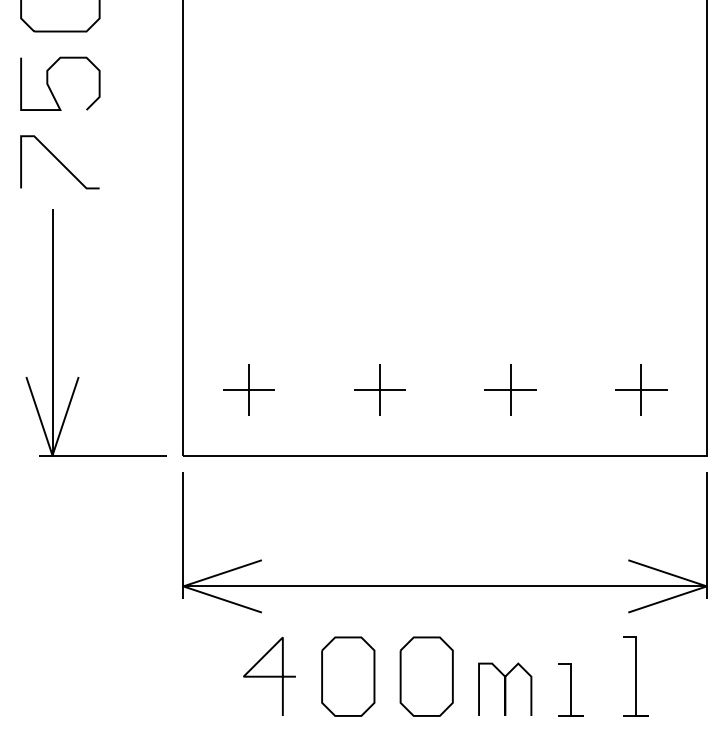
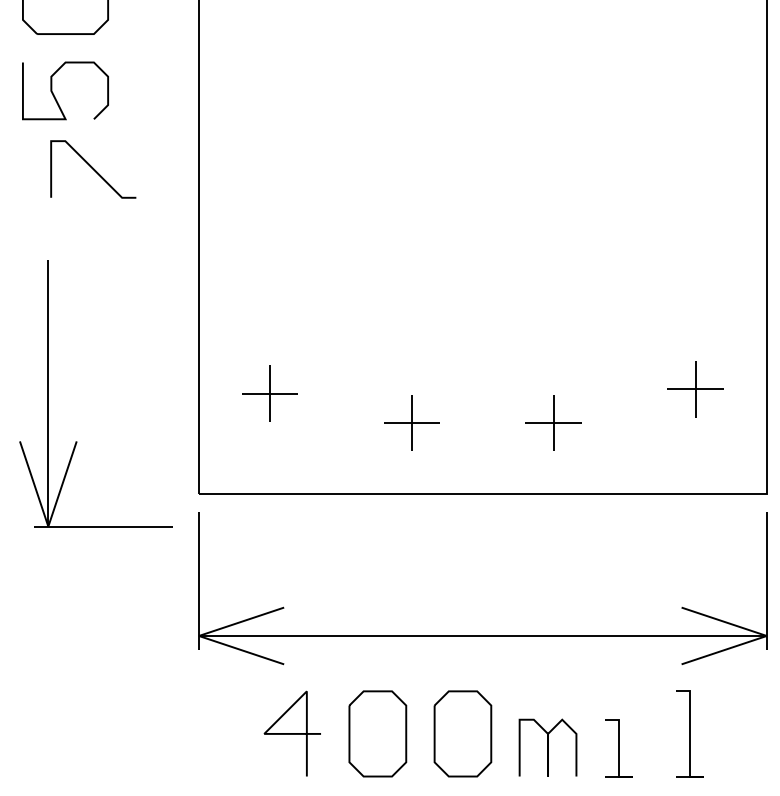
line: (59, 162) -> (92, 169), moved
part: (53, 332) -> (49, 393), moved
part: (248, 389) -> (269, 393), moved
part: (641, 389) -> (695, 388), moved

